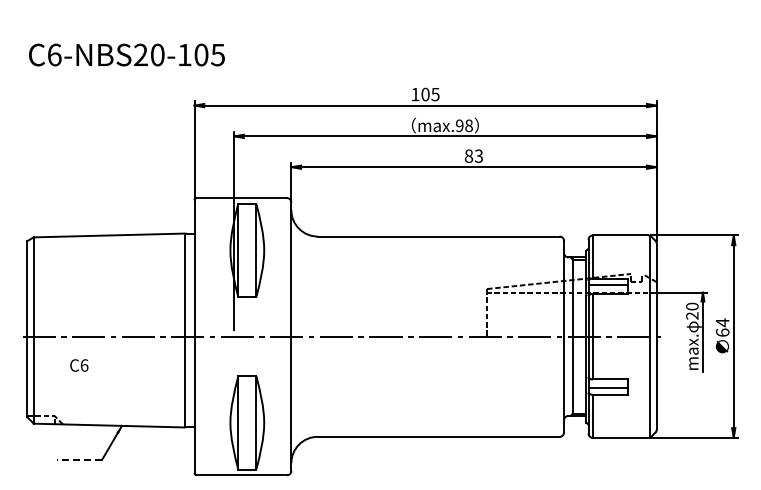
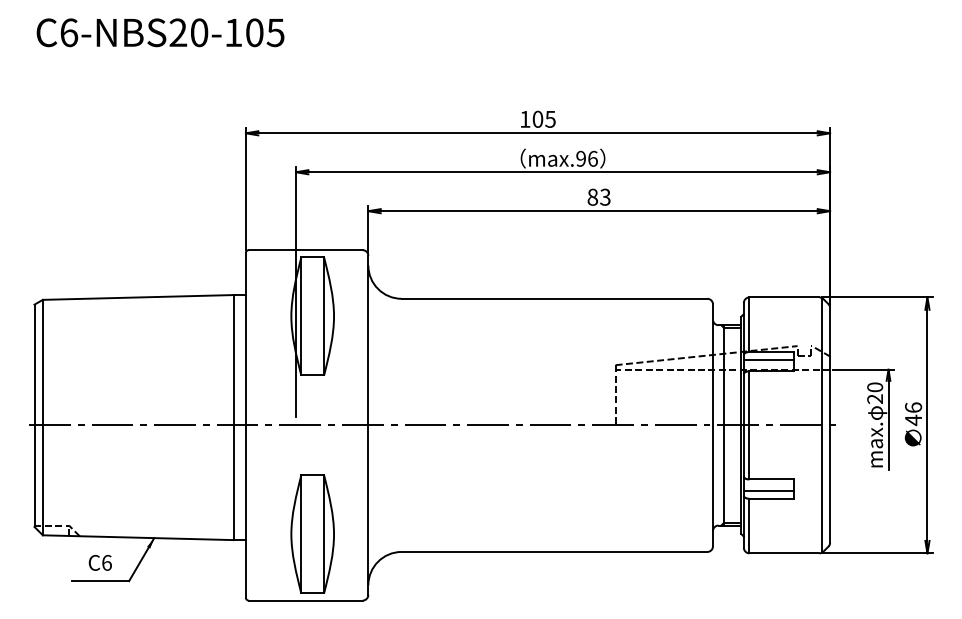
text: (126, 54) -> (159, 32), moved
text: (468, 125) -> (592, 158), max.98 -> max.96
text: (722, 327) -> (913, 413), 64 -> 46
text: (79, 365) -> (100, 562), moved
line: (79, 459) -> (100, 580), dashed -> solid

